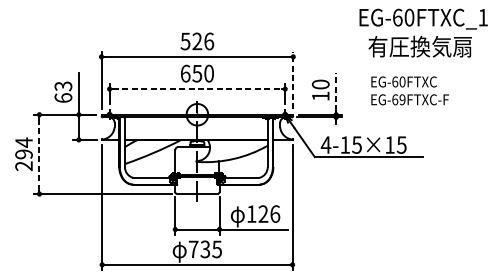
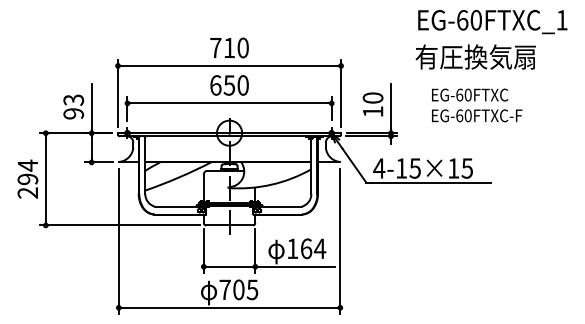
text: (196, 41) -> (228, 47), 526 -> 710
text: (419, 46) -> (475, 56), moved
line: (293, 80) -> (341, 93), dashed -> solid
line: (198, 89) -> (230, 103), dashed -> solid
line: (336, 91) -> (391, 106), dashed -> solid
text: (63, 97) -> (73, 113), 63 -> 93
text: (401, 99) -> (467, 115), EG-69FTXC-F -> EG-60FTXC-F
line: (39, 153) -> (45, 178), dashed -> solid
text: (269, 213) -> (313, 248), 126 -> 164
text: (205, 249) -> (238, 289), 735 -> 705

